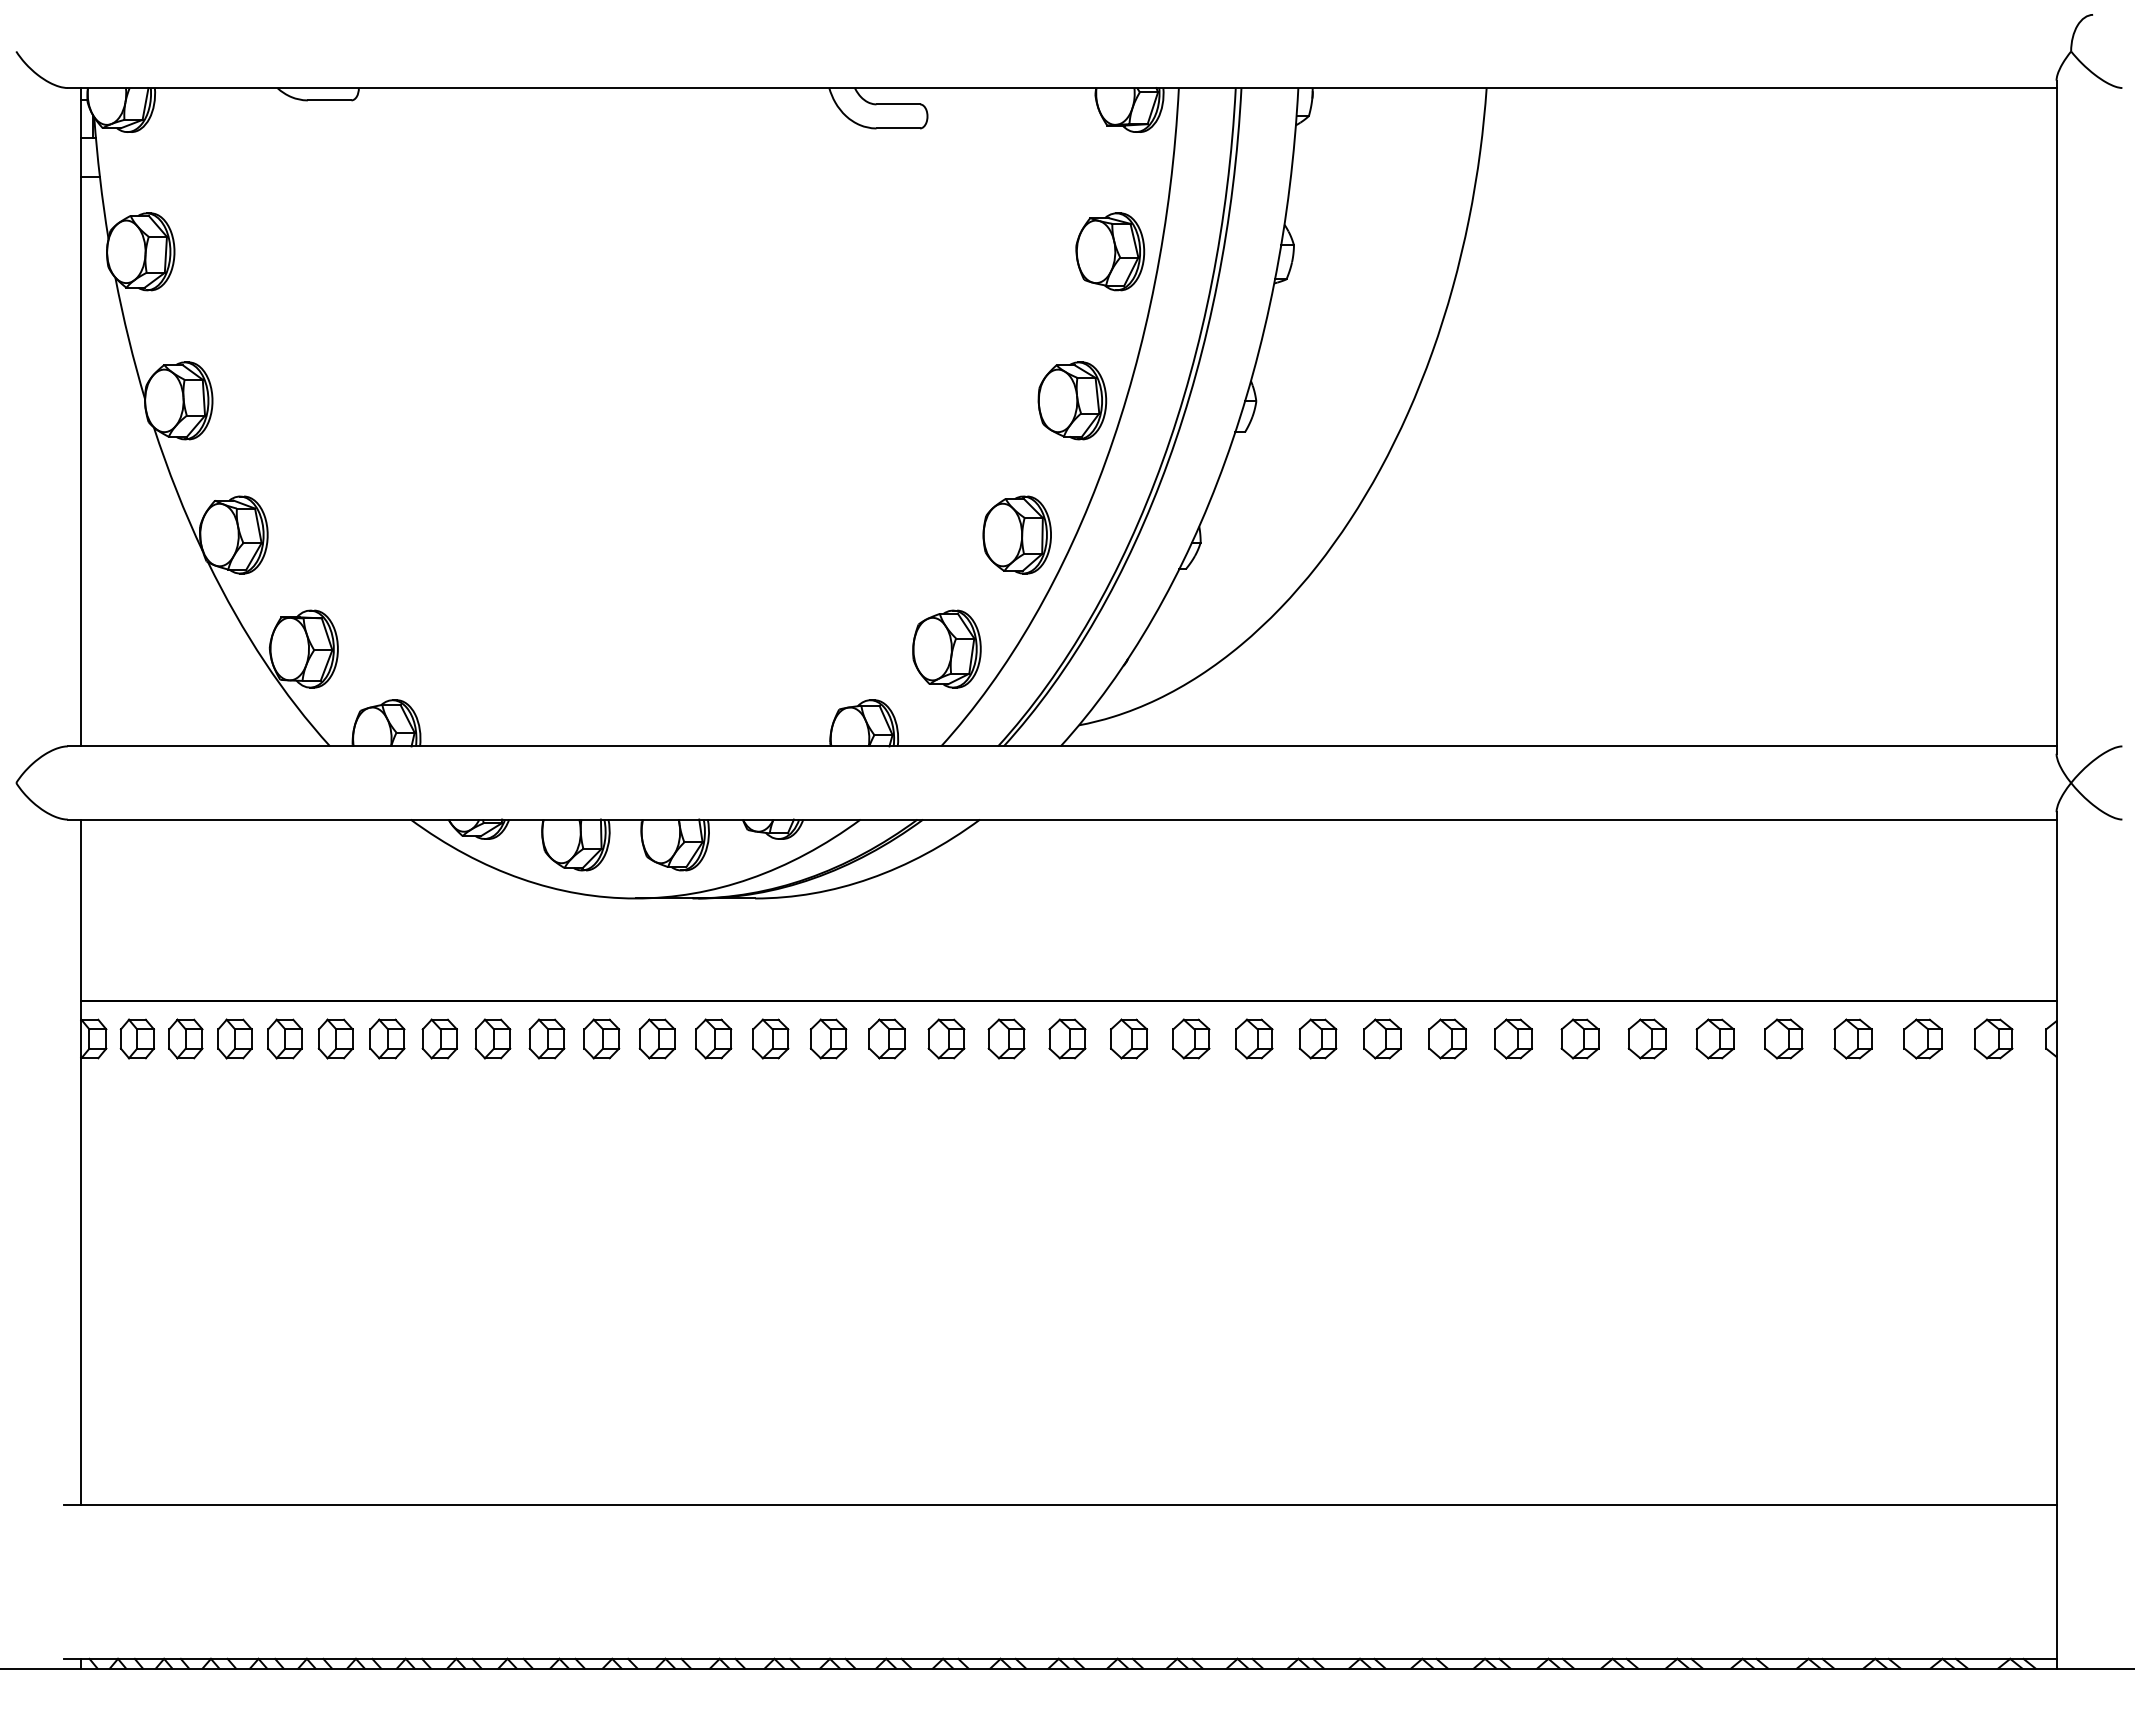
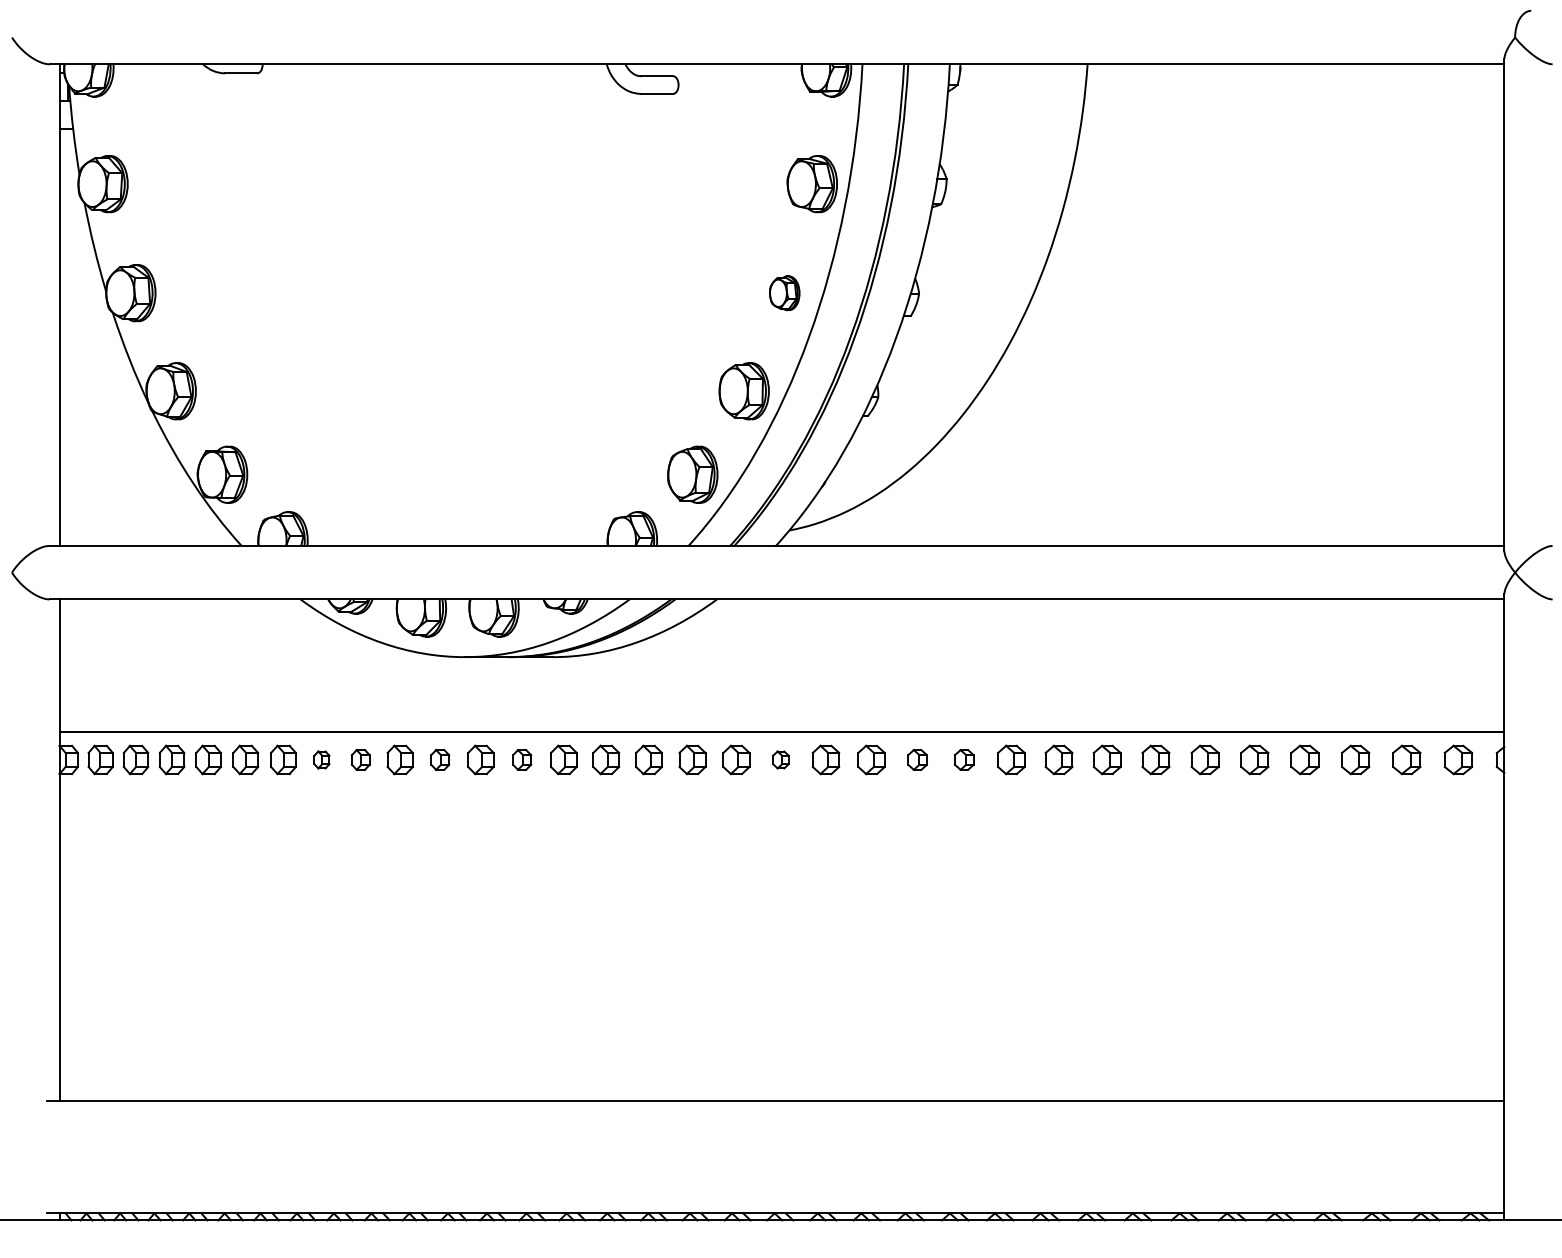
part: (1072, 401) -> (784, 293), size x0.6
part: (439, 1038) -> (321, 759), size x0.6
part: (492, 1038) -> (360, 759), size x0.7
part: (600, 1038) -> (439, 759), size x0.7
part: (712, 1038) -> (521, 759), size x0.7
part: (1066, 1038) -> (780, 759), size x0.6
part: (1254, 1038) -> (917, 759), size x0.7
part: (1318, 1038) -> (964, 759), size x0.7

